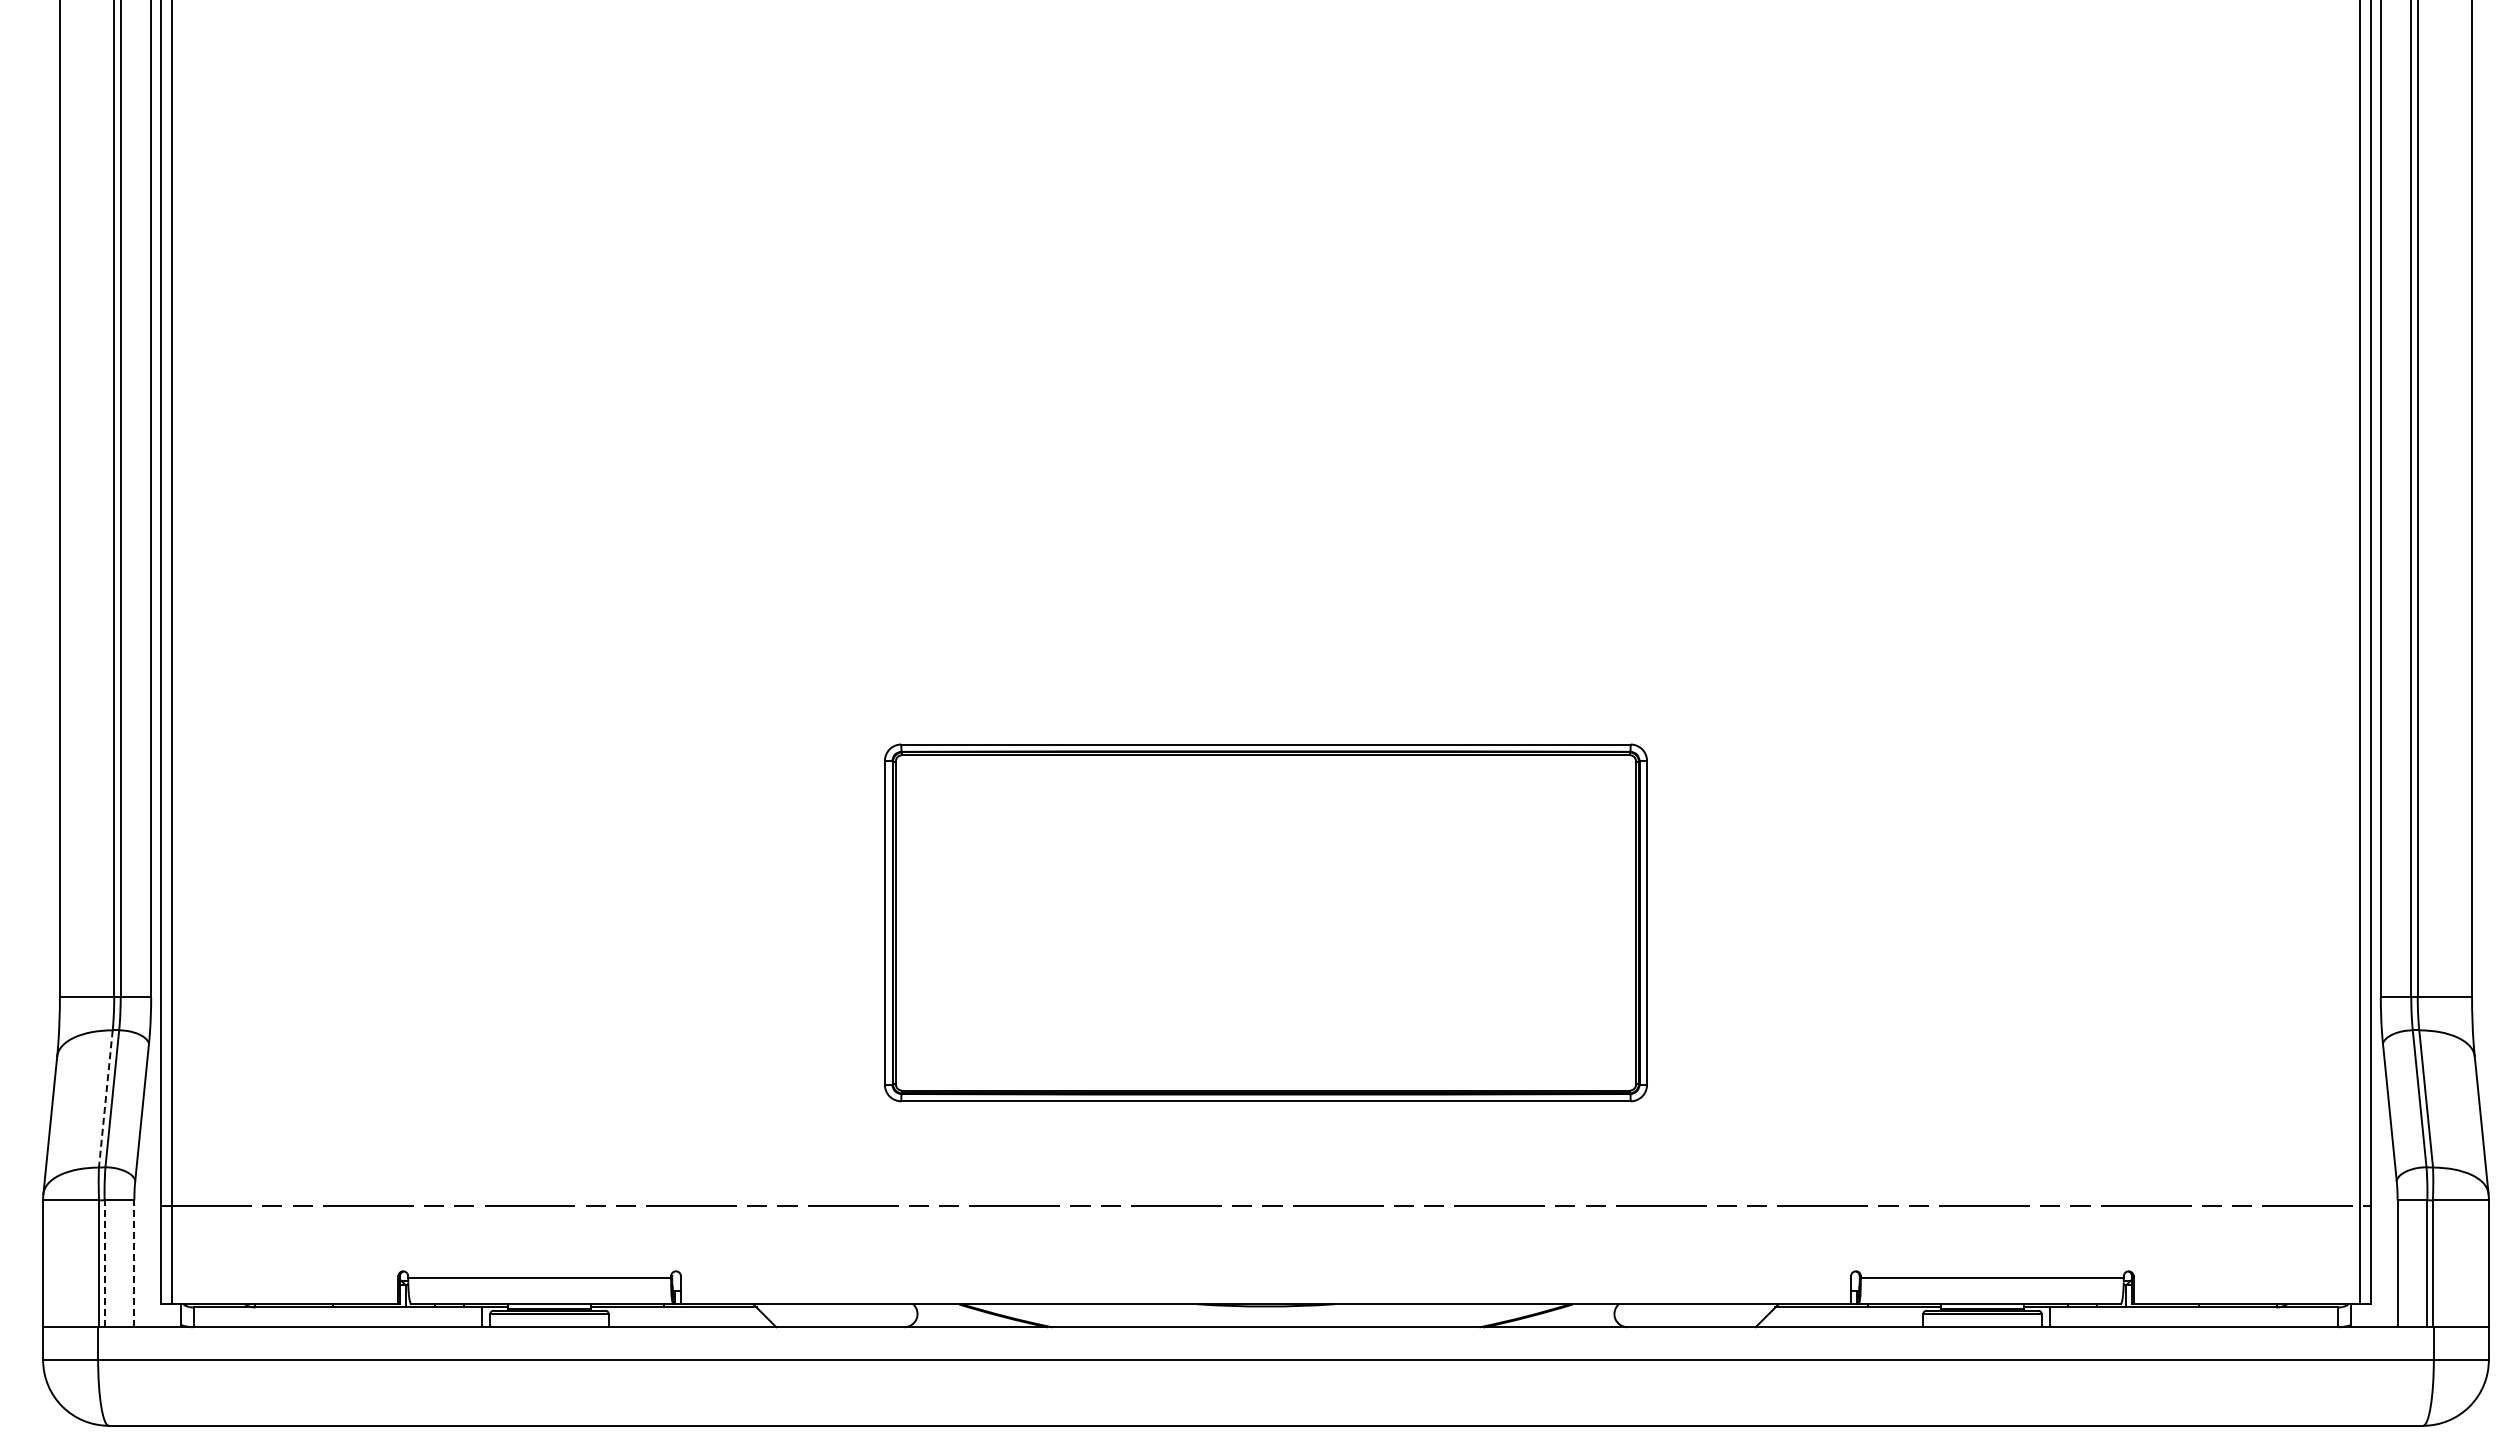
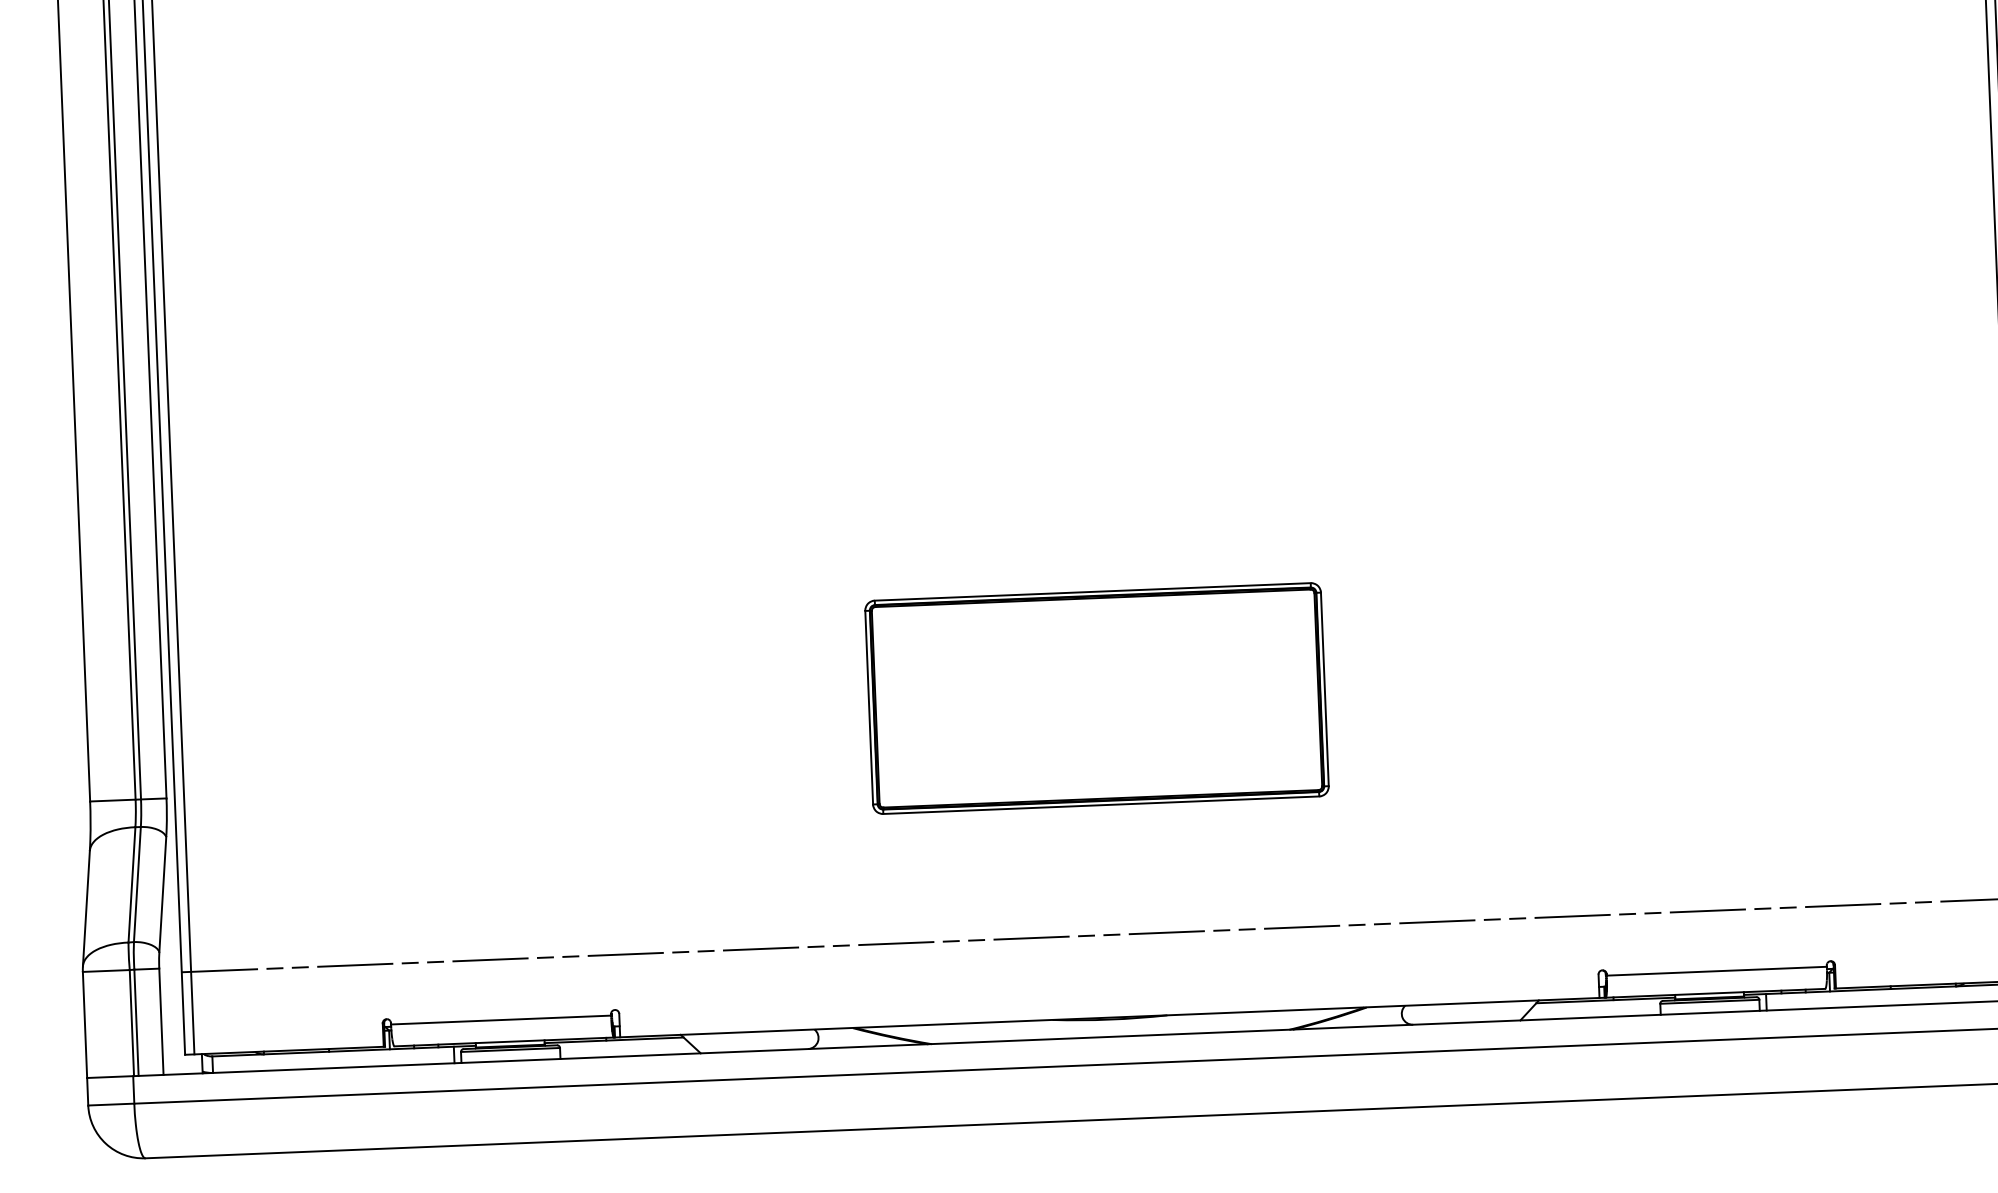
part: (1265, 922) -> (1096, 698), size x0.71
line: (105, 1098) -> (131, 884), dashed -> solid
line: (104, 1263) -> (136, 1022), dashed -> solid
line: (134, 1263) -> (161, 1021), dashed -> solid

